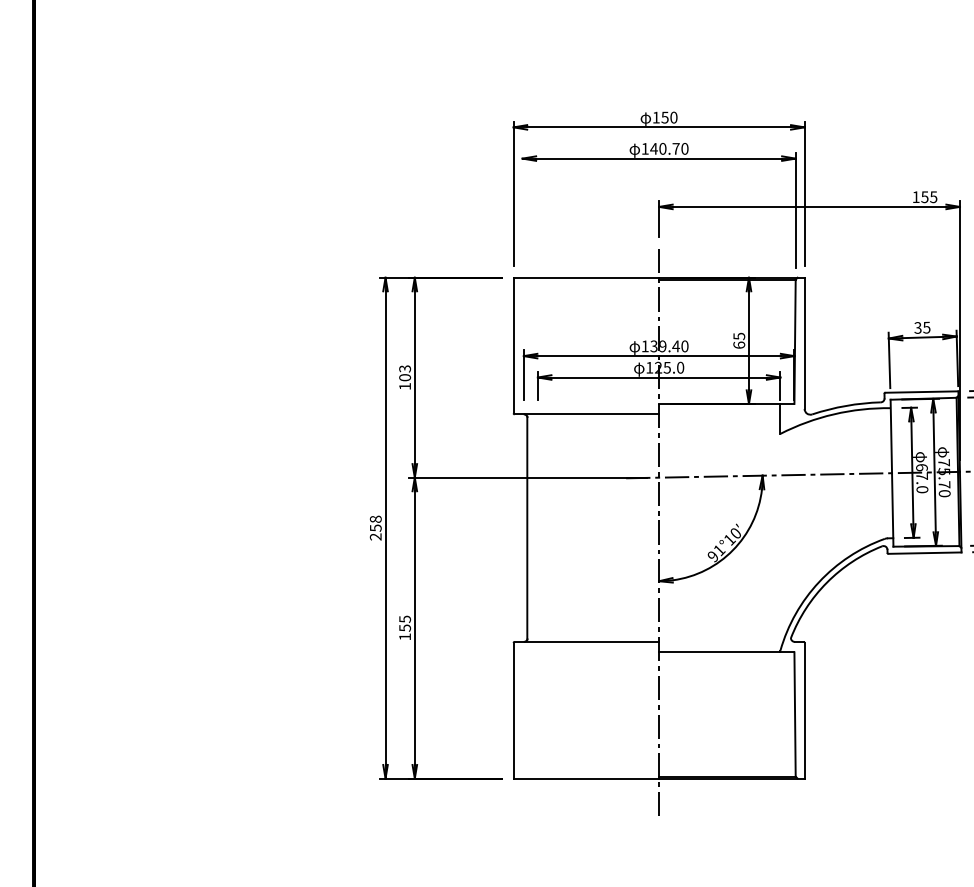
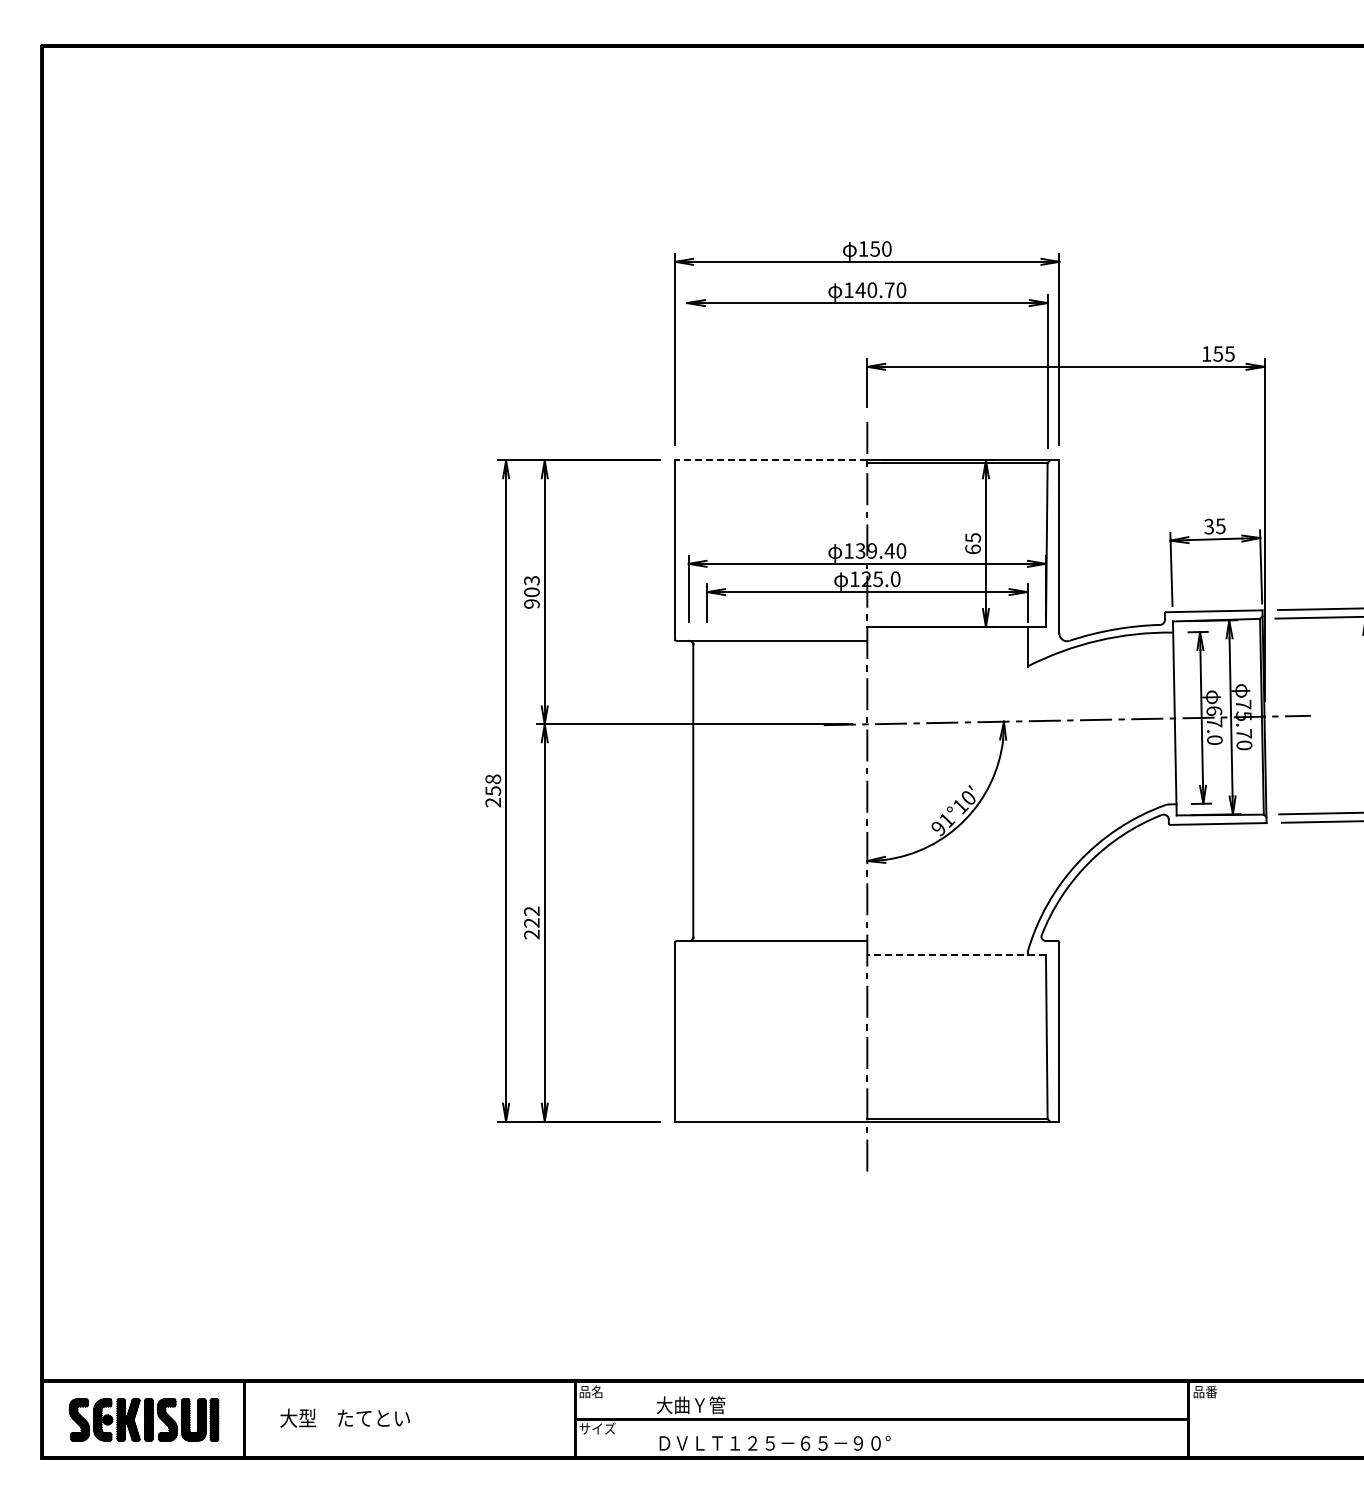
line: (585, 277) -> (770, 460), solid -> dashed
text: (404, 386) -> (531, 603), 103 -> 903
text: (404, 627) -> (531, 922), 155 -> 222
line: (726, 652) -> (956, 955), solid -> dashed

